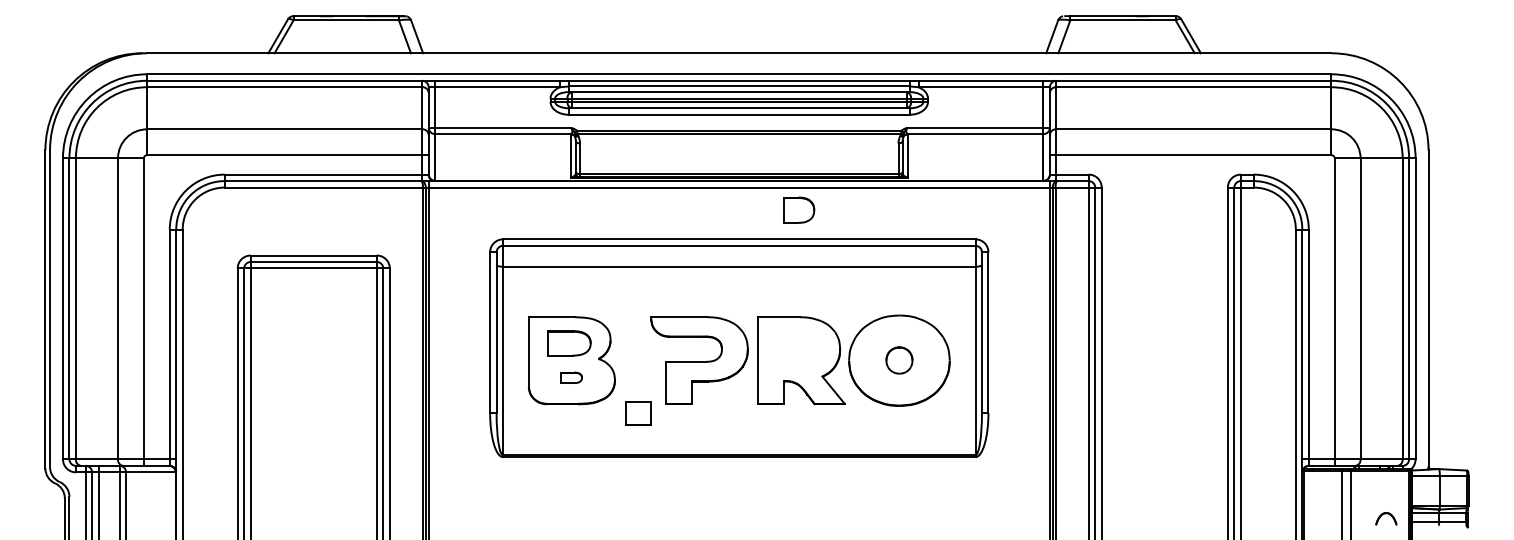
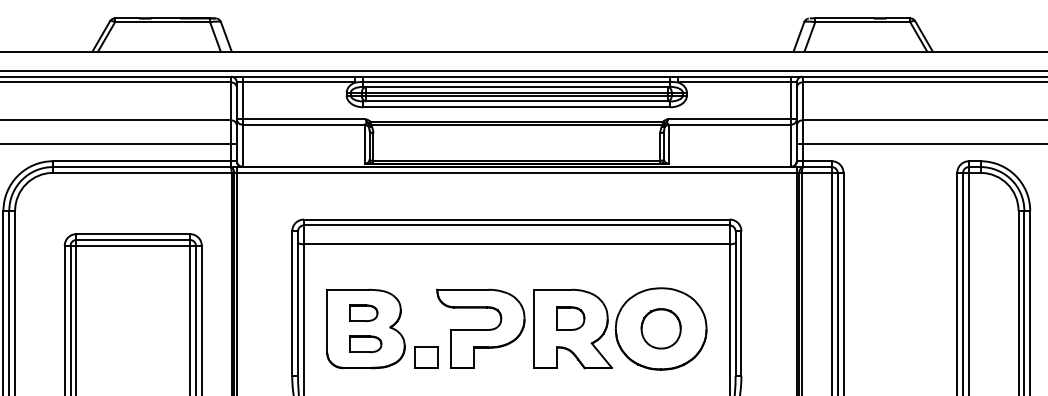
part: (799, 209) -> (571, 317), moved
part: (569, 342) -> (363, 312), size x0.71
part: (899, 360) -> (661, 328), size x1.67
part: (571, 377) -> (365, 344), size x1.67
part: (638, 413) -> (425, 357), moved

